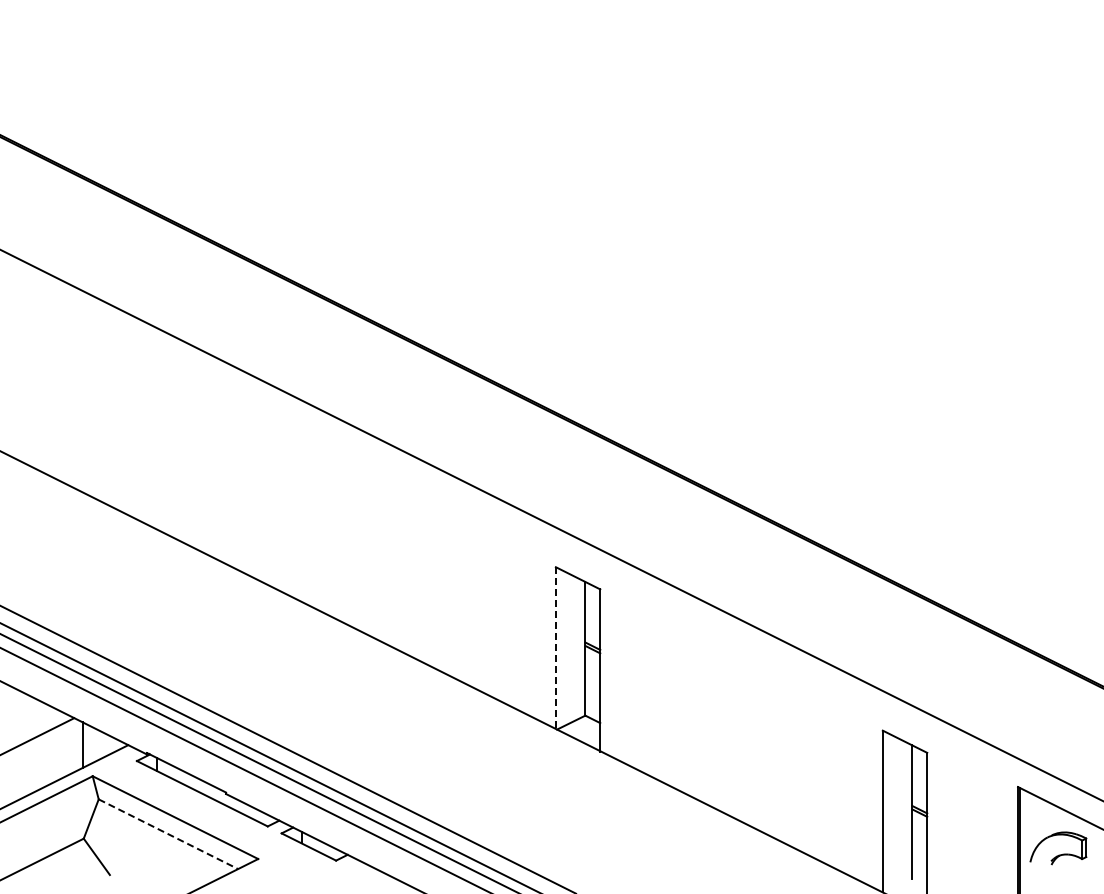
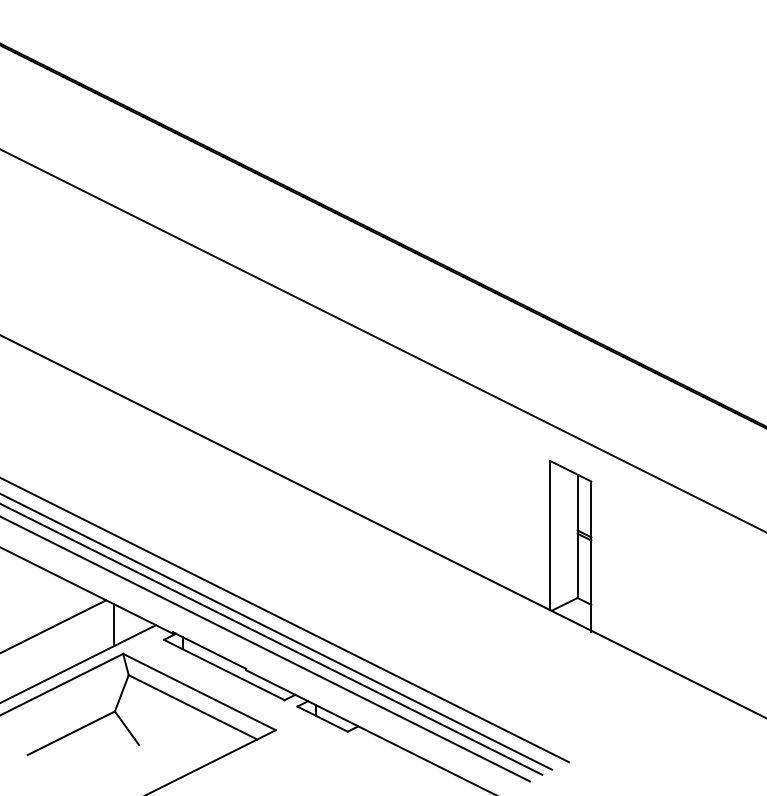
line: (555, 648) -> (550, 536), dashed -> solid
line: (168, 834) -> (193, 707), dashed -> solid

